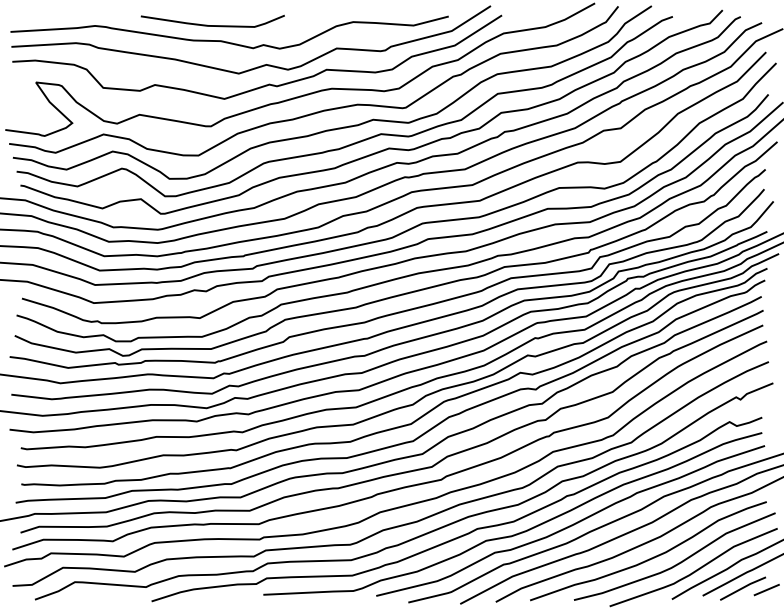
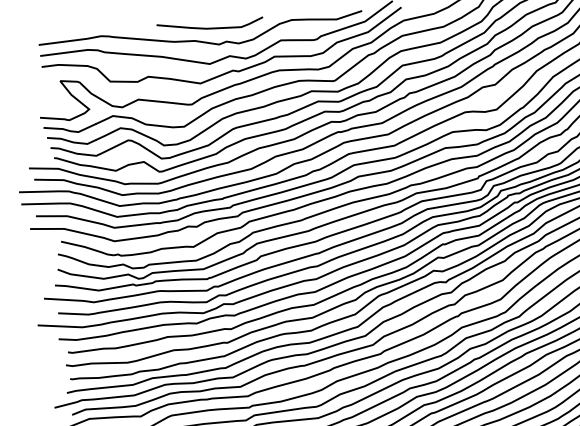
curve: (212, 25) -> (210, 28), moved

